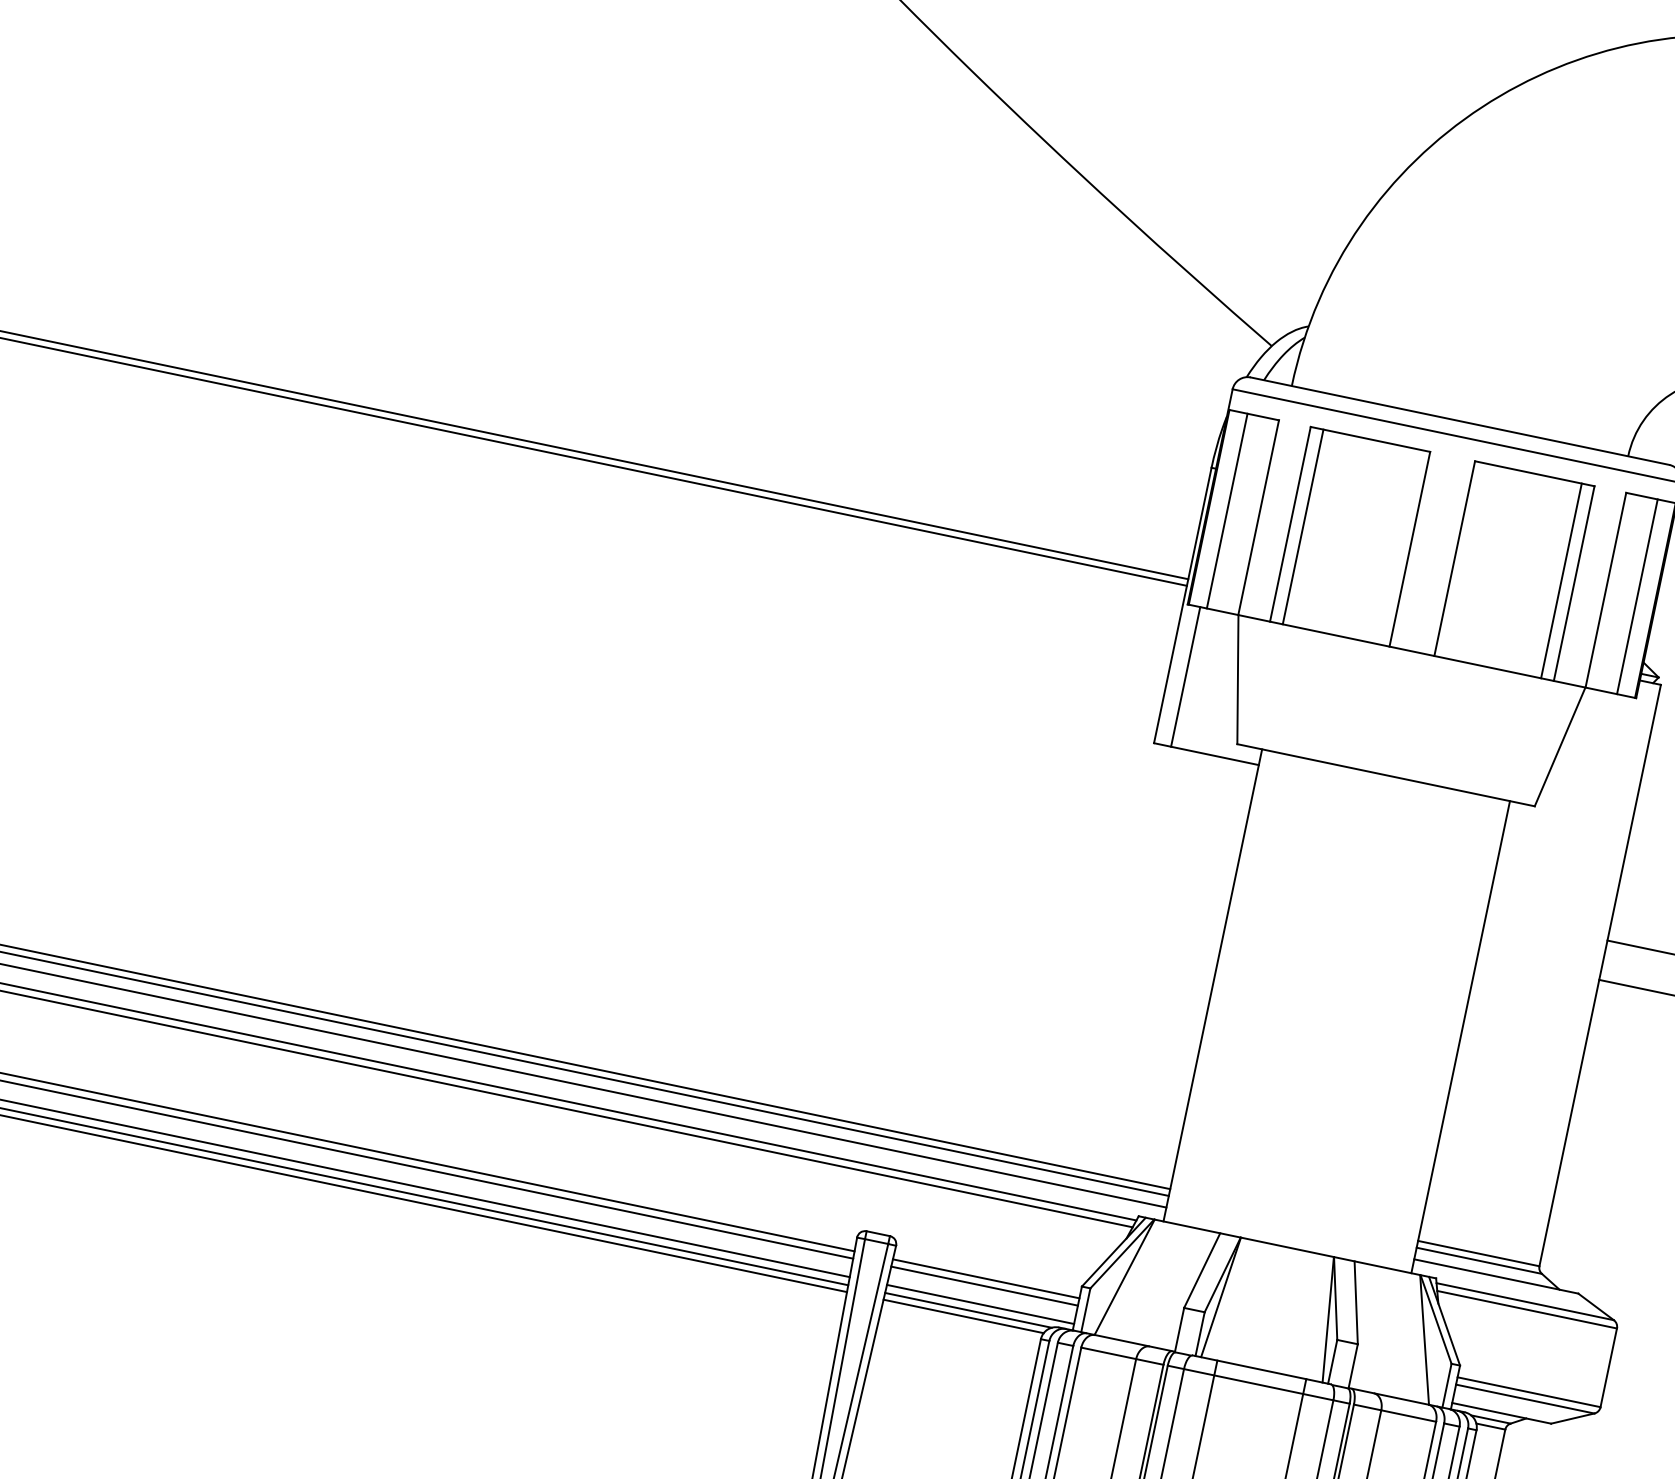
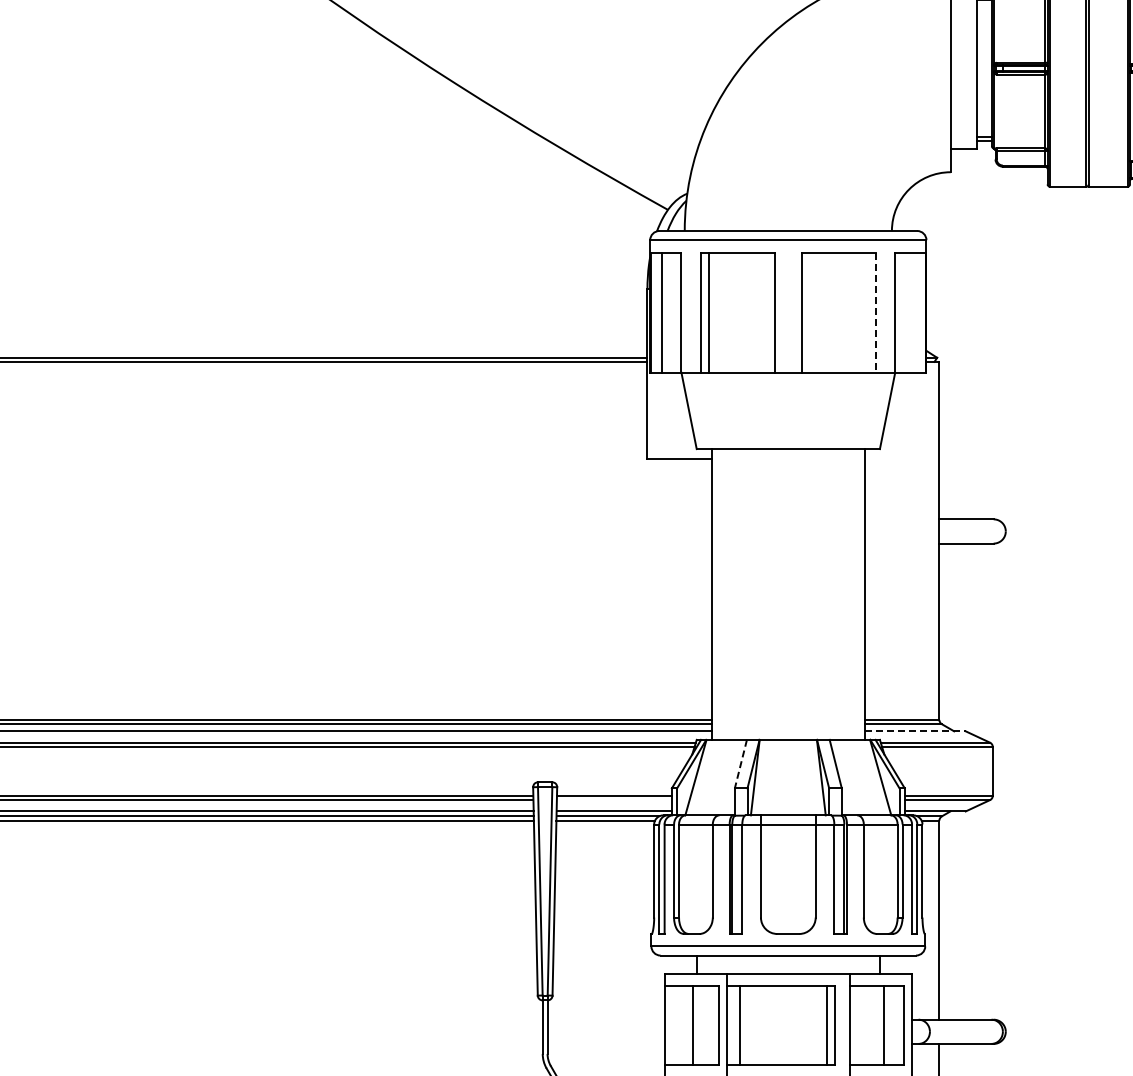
line: (1560, 580) -> (867, 312), removed
line: (1573, 583) -> (875, 312), solid -> dashed
line: (1637, 596) -> (914, 312), removed
line: (1185, 676) -> (657, 415), removed
line: (1201, 1271) -> (740, 764), solid -> dashed
line: (1496, 1276) -> (915, 731), solid -> dashed
line: (983, 1286) -> (613, 800), removed

